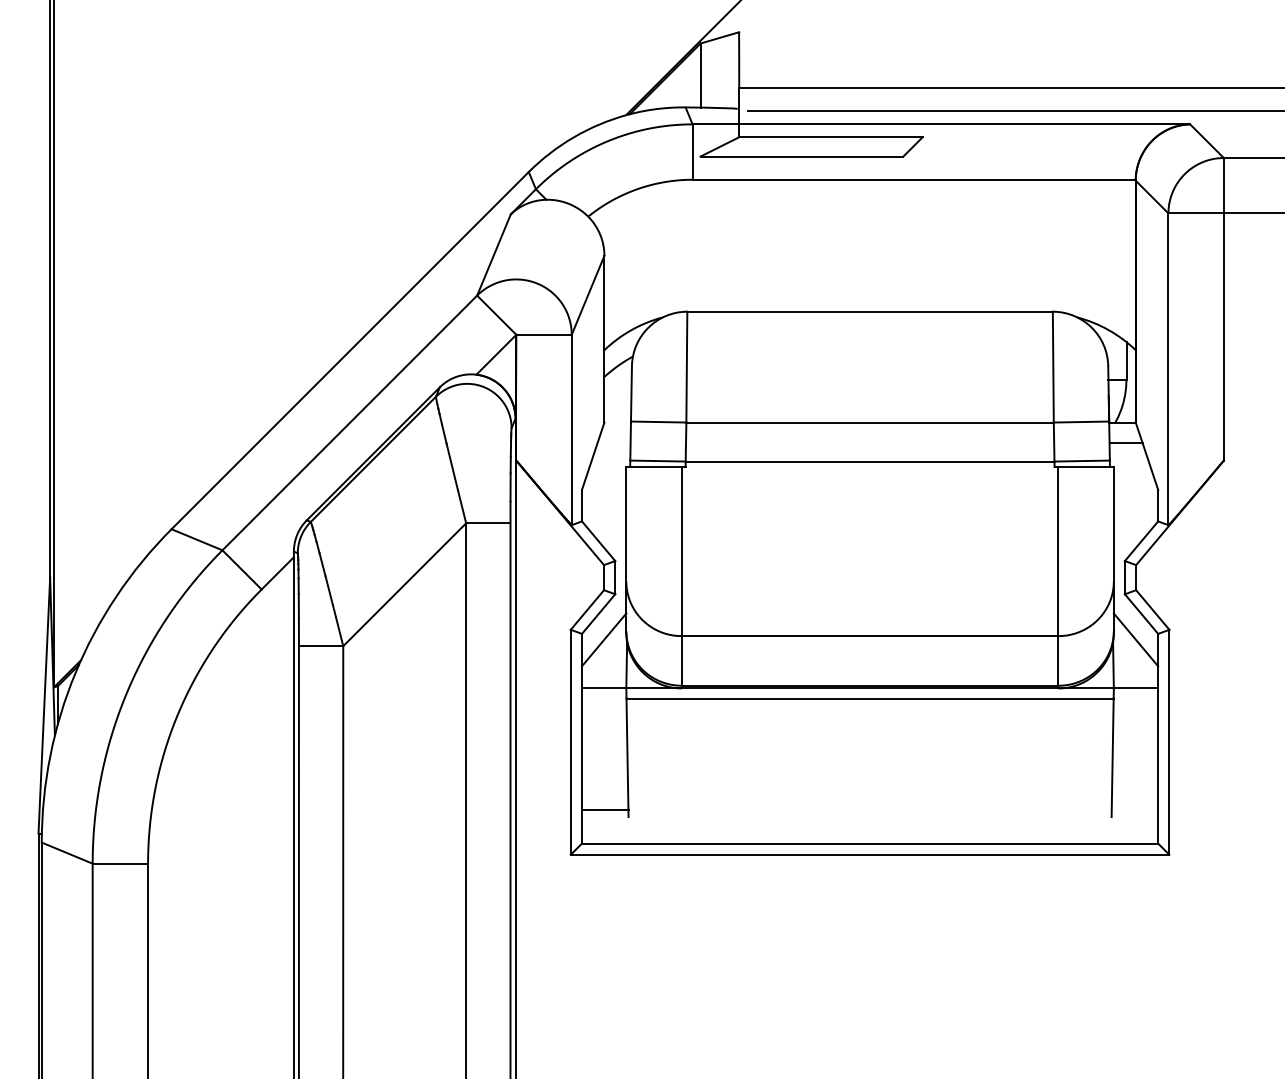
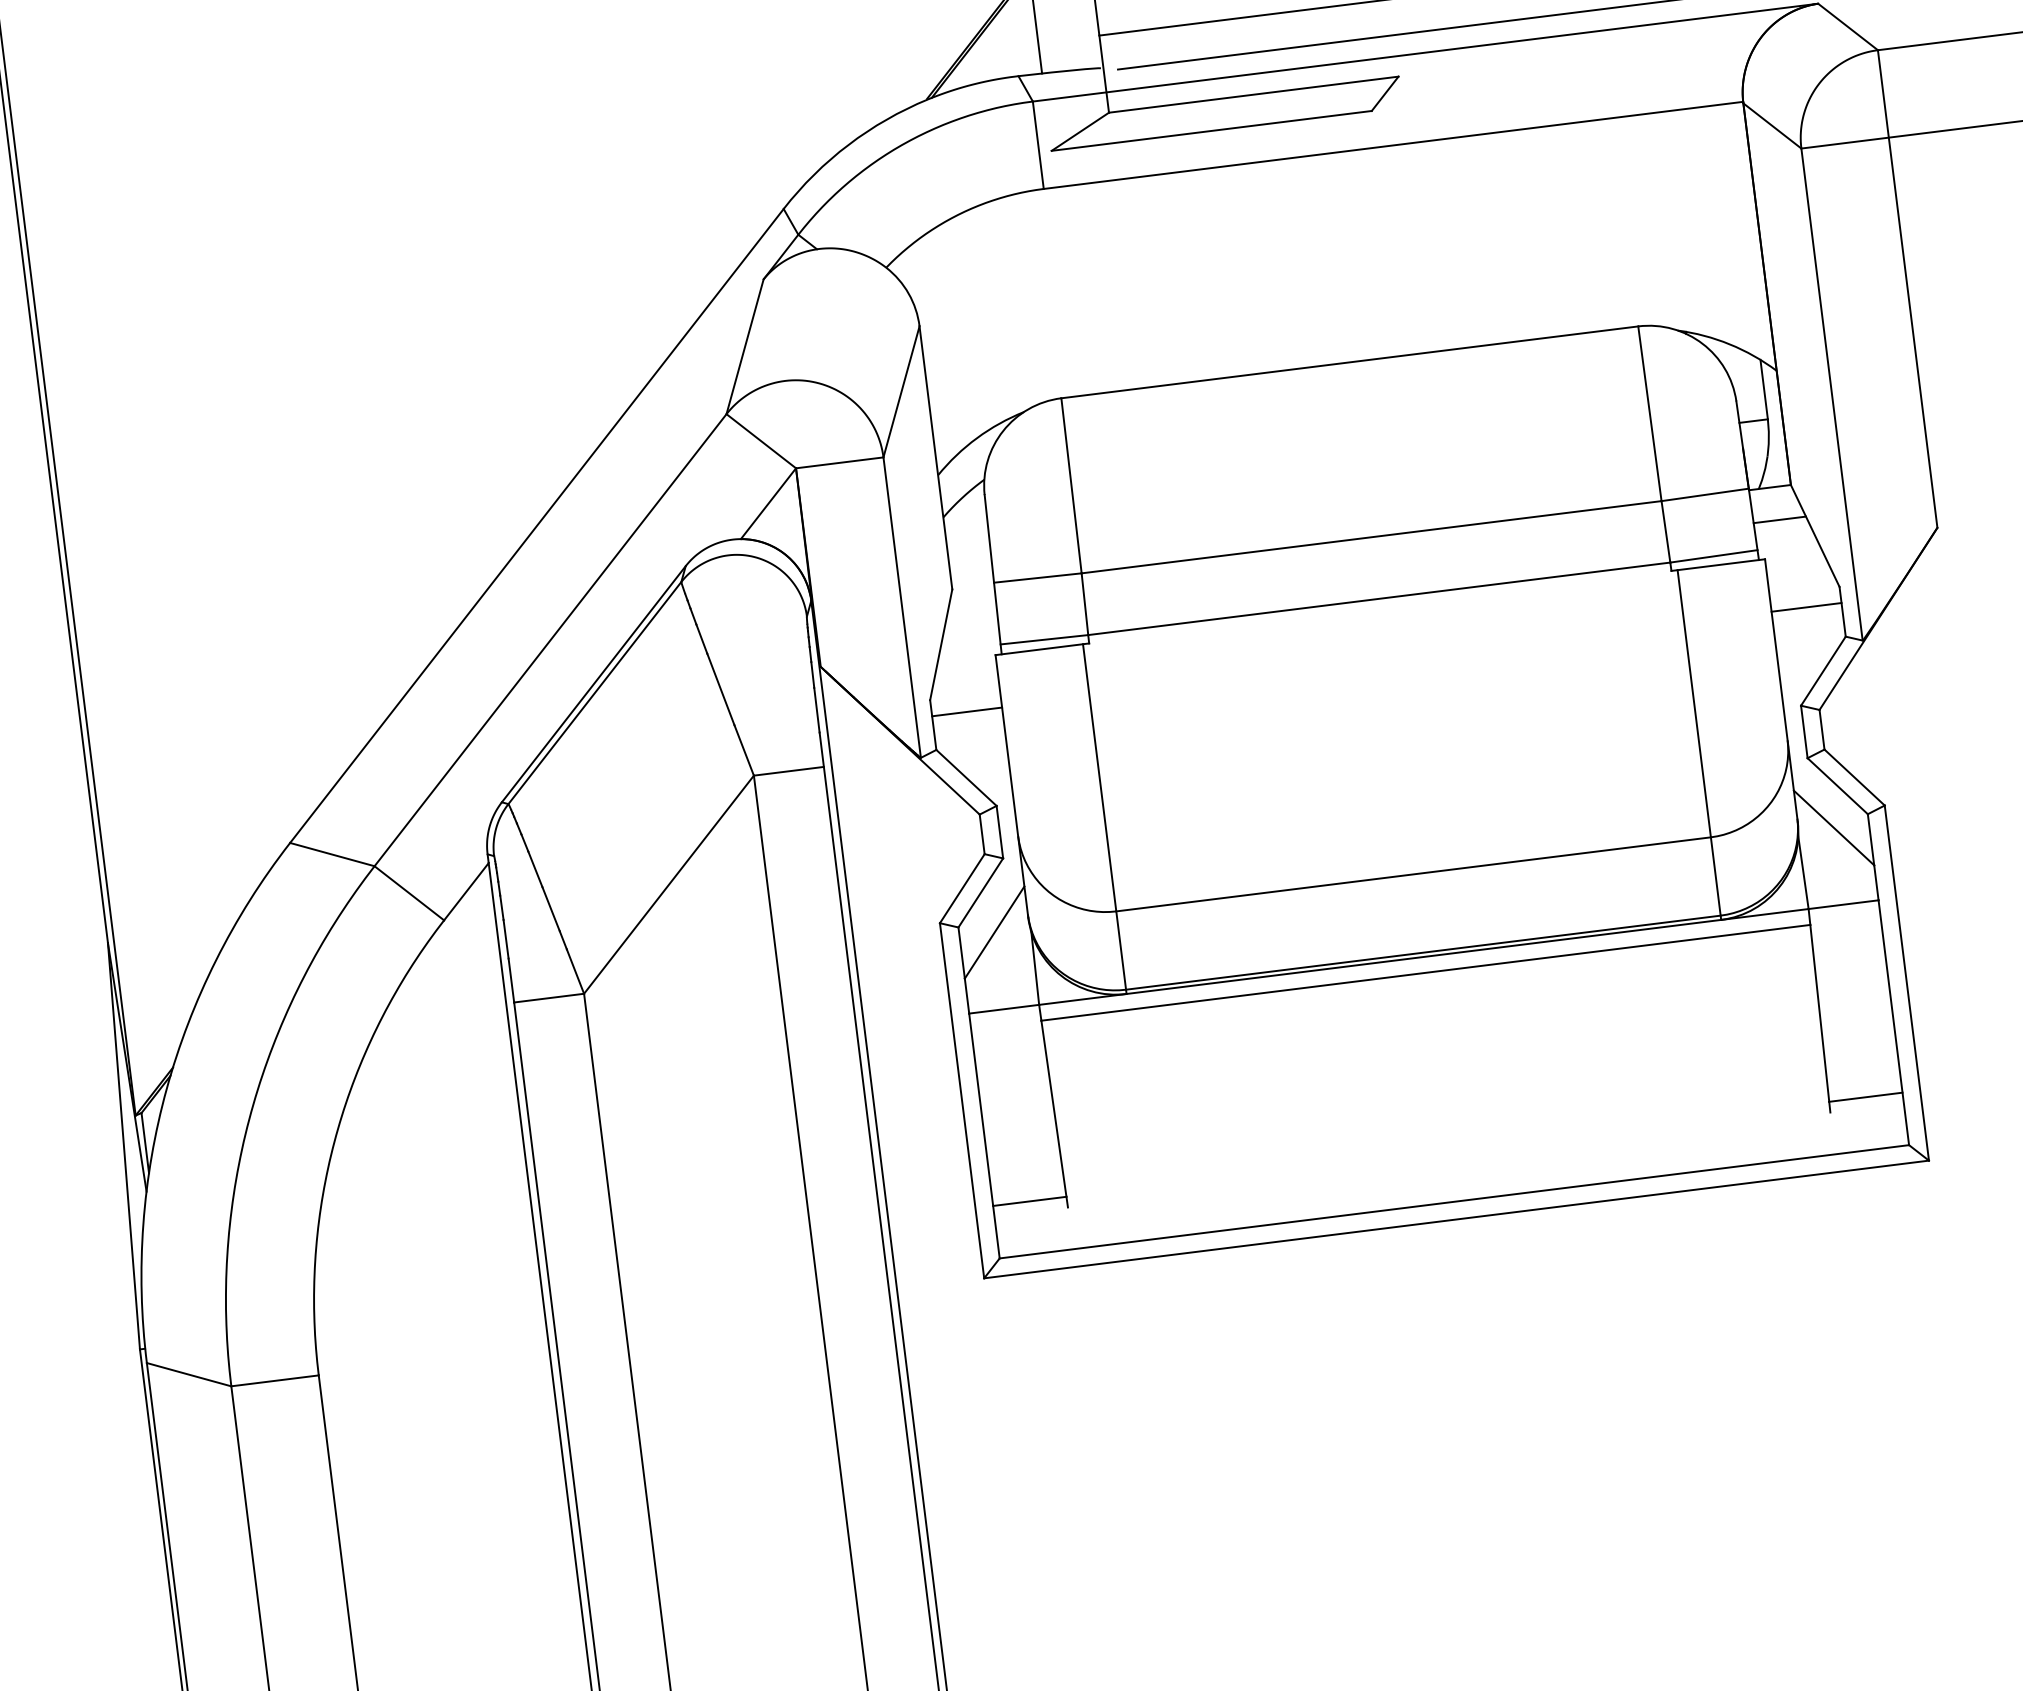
line: (604, 500) -> (967, 712), added
line: (1135, 500) -> (1805, 608), added
line: (1134, 810) -> (1865, 1097), added

